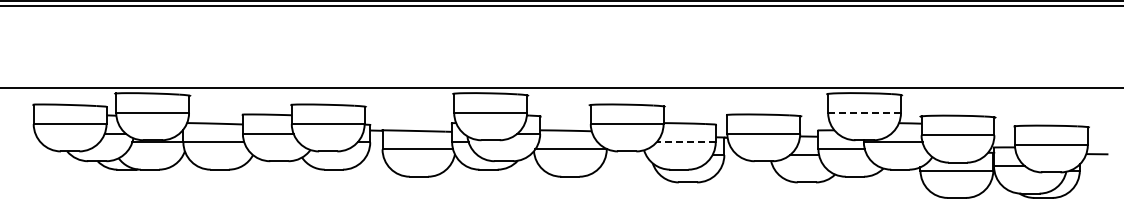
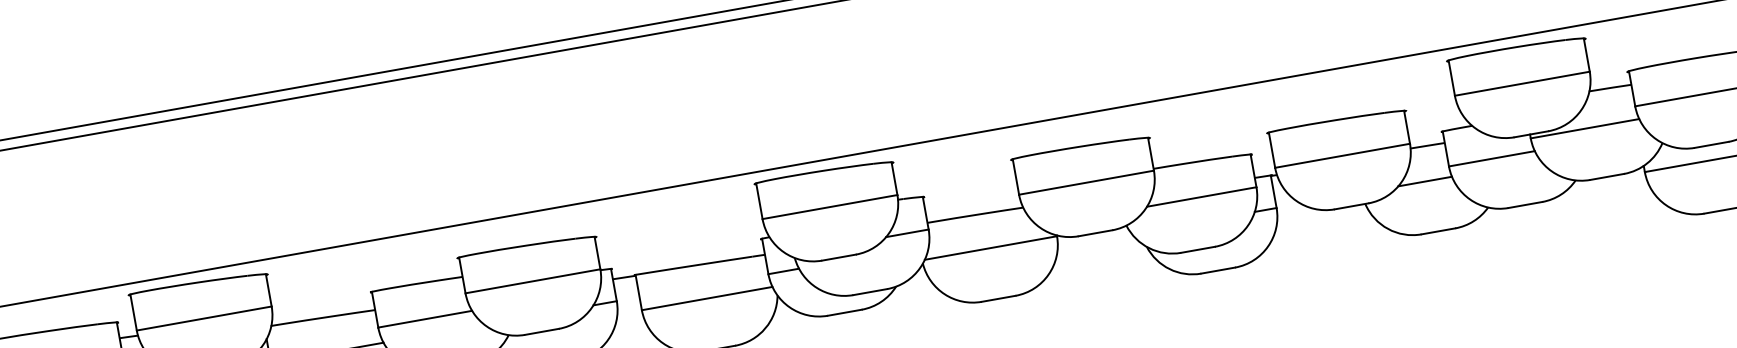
line: (864, 112) -> (1522, 82), dashed -> solid
line: (686, 142) -> (1202, 197), dashed -> solid

